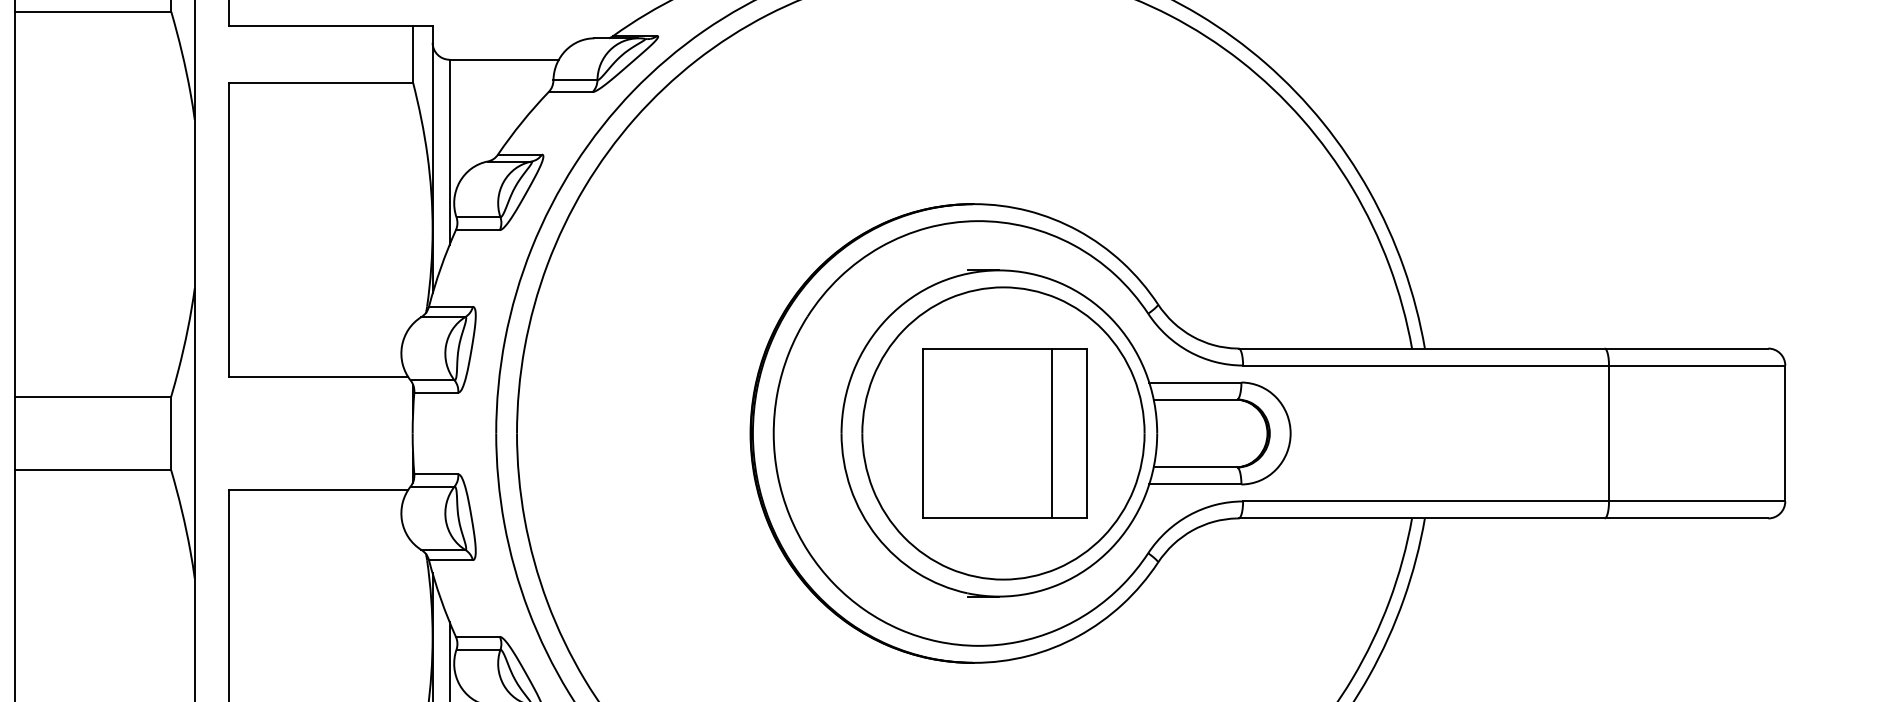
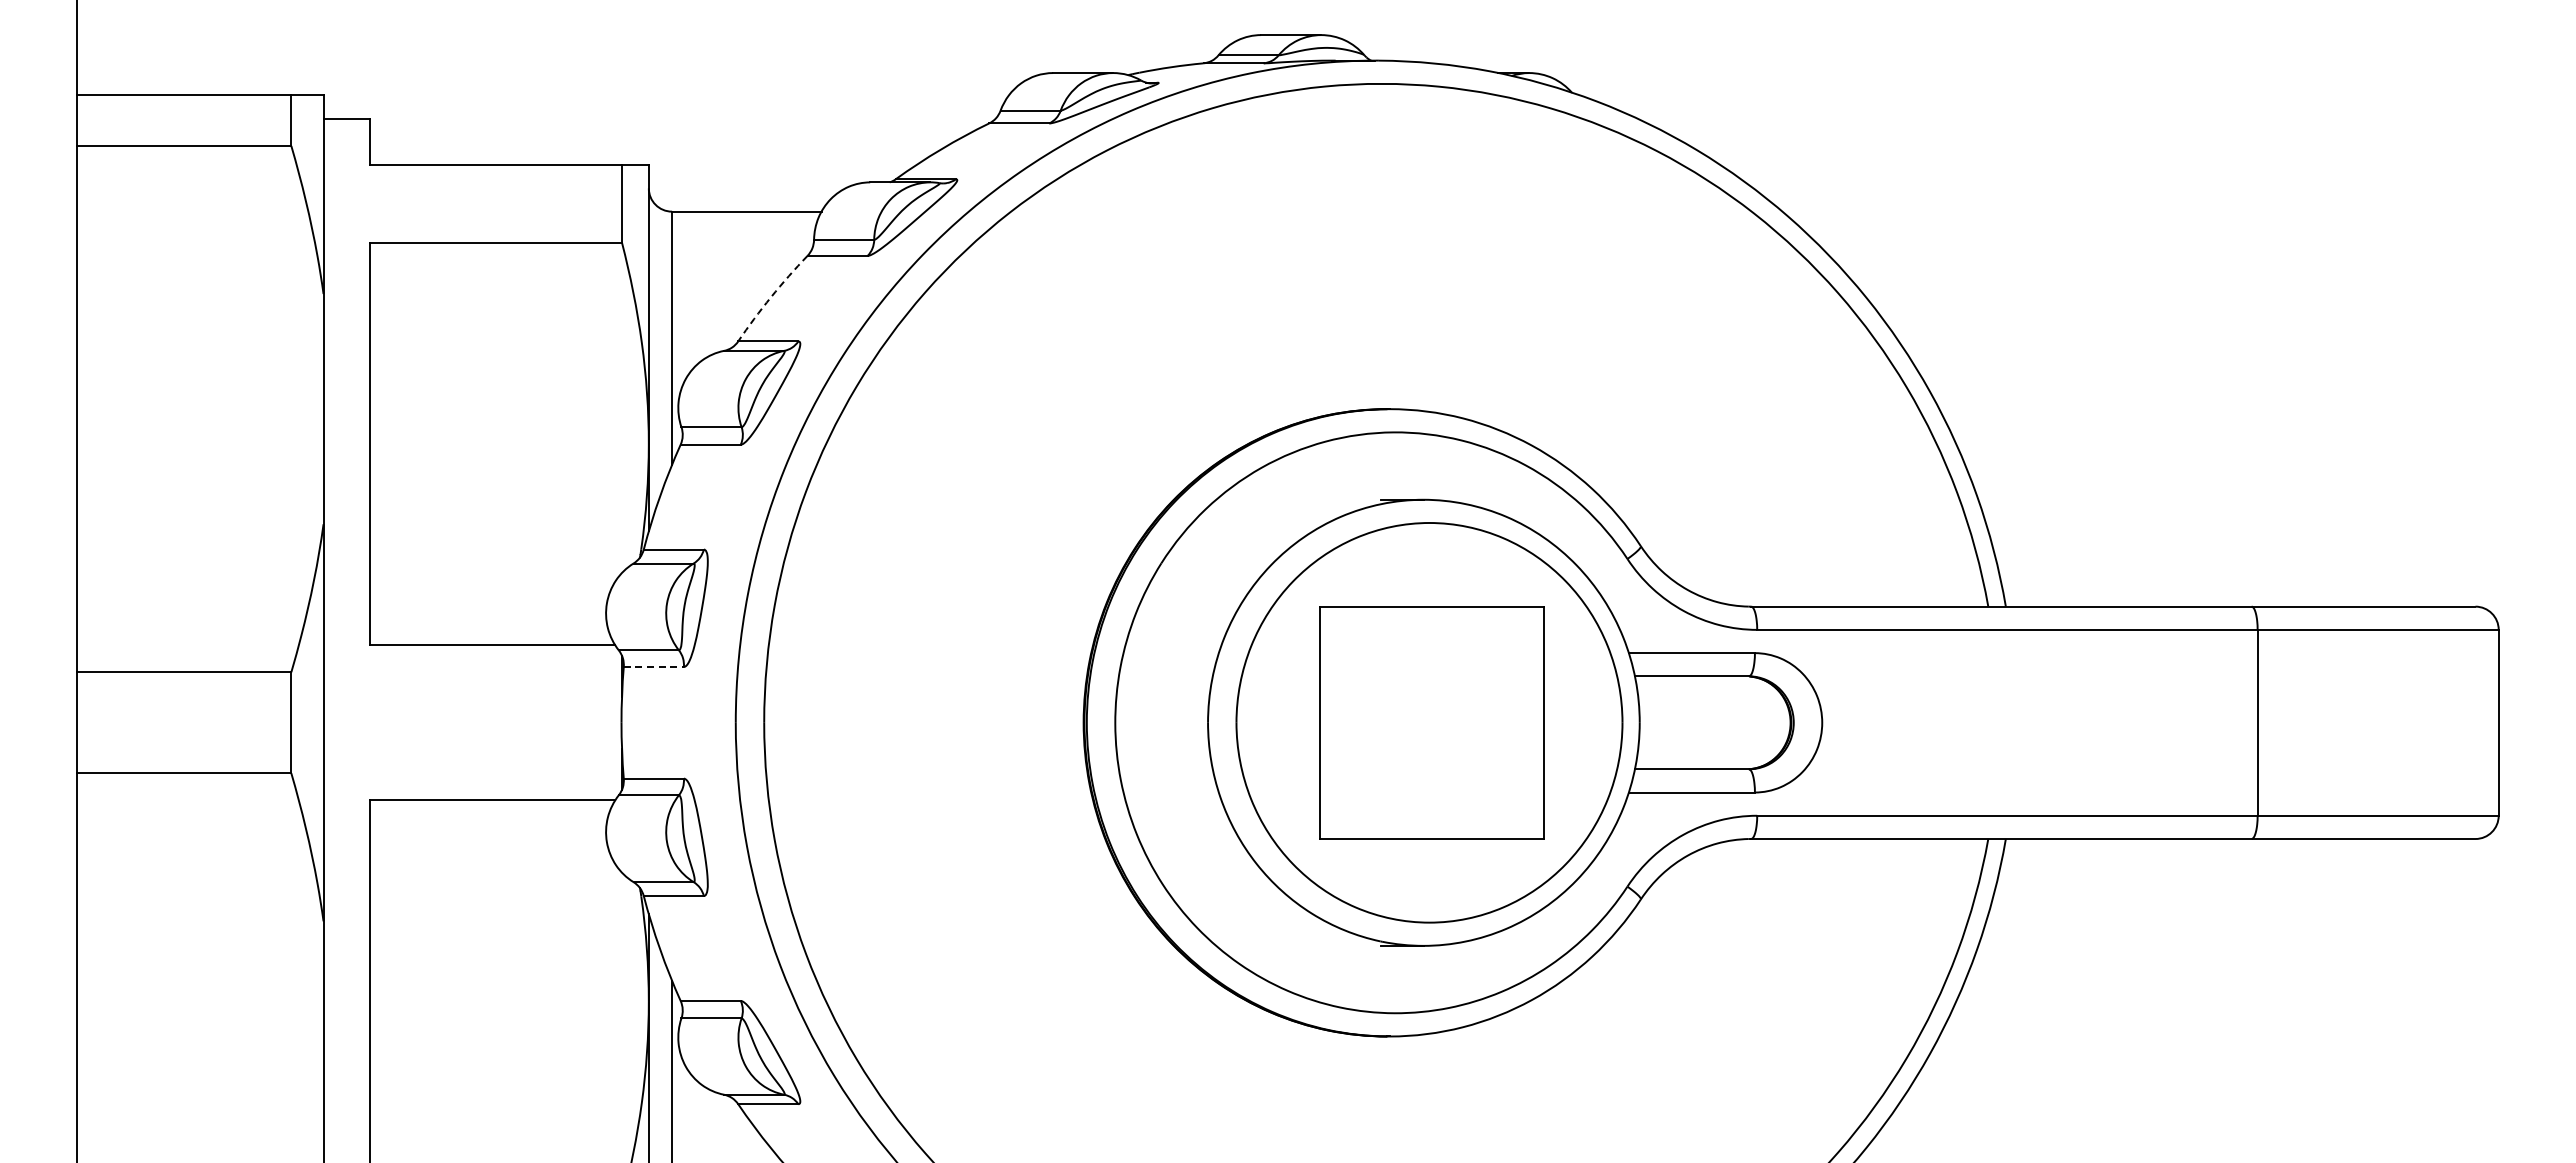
arc: (522, 122) -> (771, 297), solid -> dashed
line: (436, 393) -> (654, 667), solid -> dashed
line: (1051, 433) -> (1495, 722), removed

